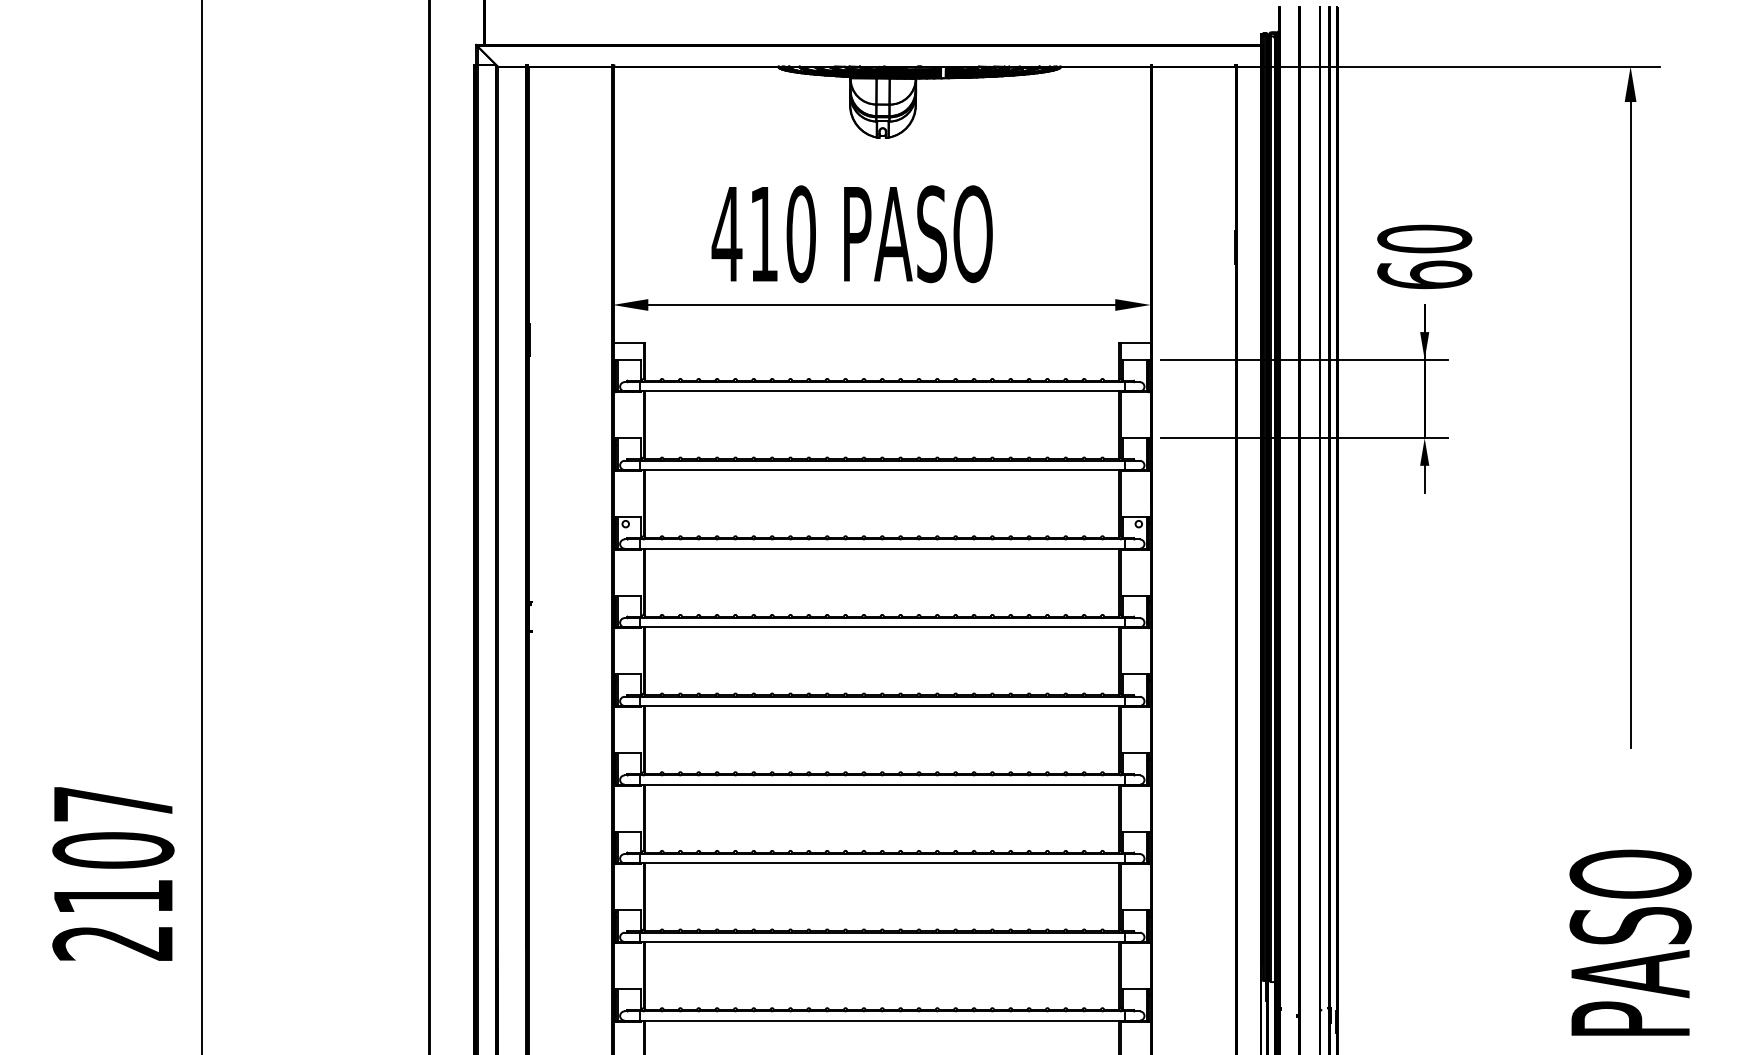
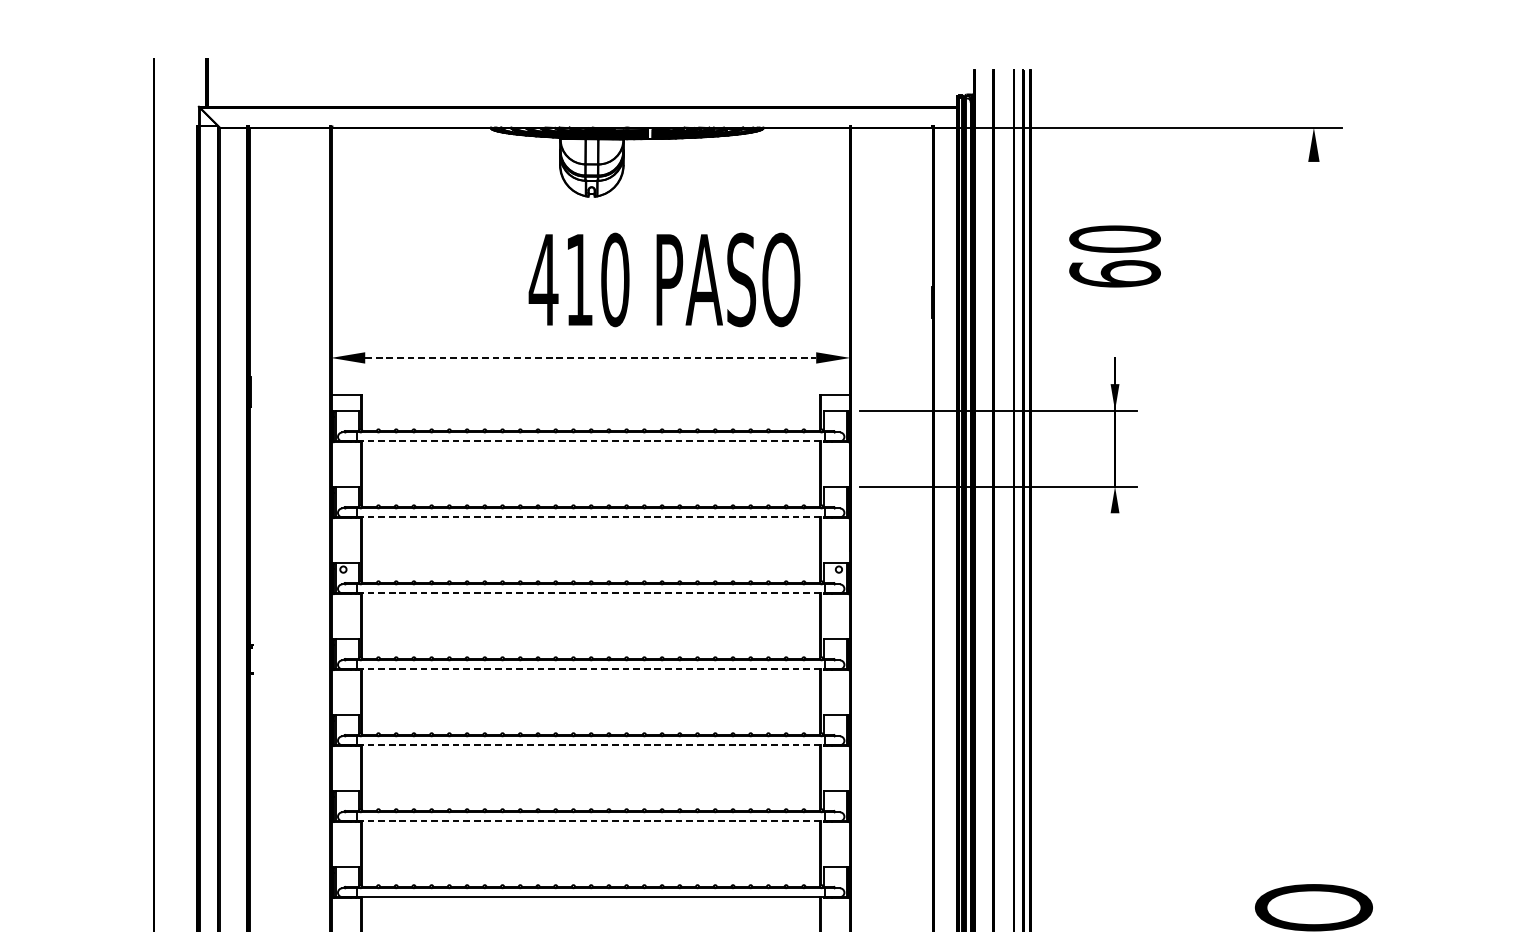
text: (851, 234) -> (663, 280), moved
text: (1424, 256) -> (1114, 256), moved
line: (882, 304) -> (591, 357), solid -> dashed
line: (882, 391) -> (591, 441), solid -> dashed
line: (1630, 424) -> (1313, 473), removed
line: (882, 469) -> (591, 516), solid -> dashed
line: (1424, 479) -> (1114, 526), removed
line: (882, 548) -> (591, 593), solid -> dashed
line: (882, 627) -> (591, 669), solid -> dashed
line: (882, 705) -> (591, 744), solid -> dashed
line: (882, 784) -> (591, 821), solid -> dashed

